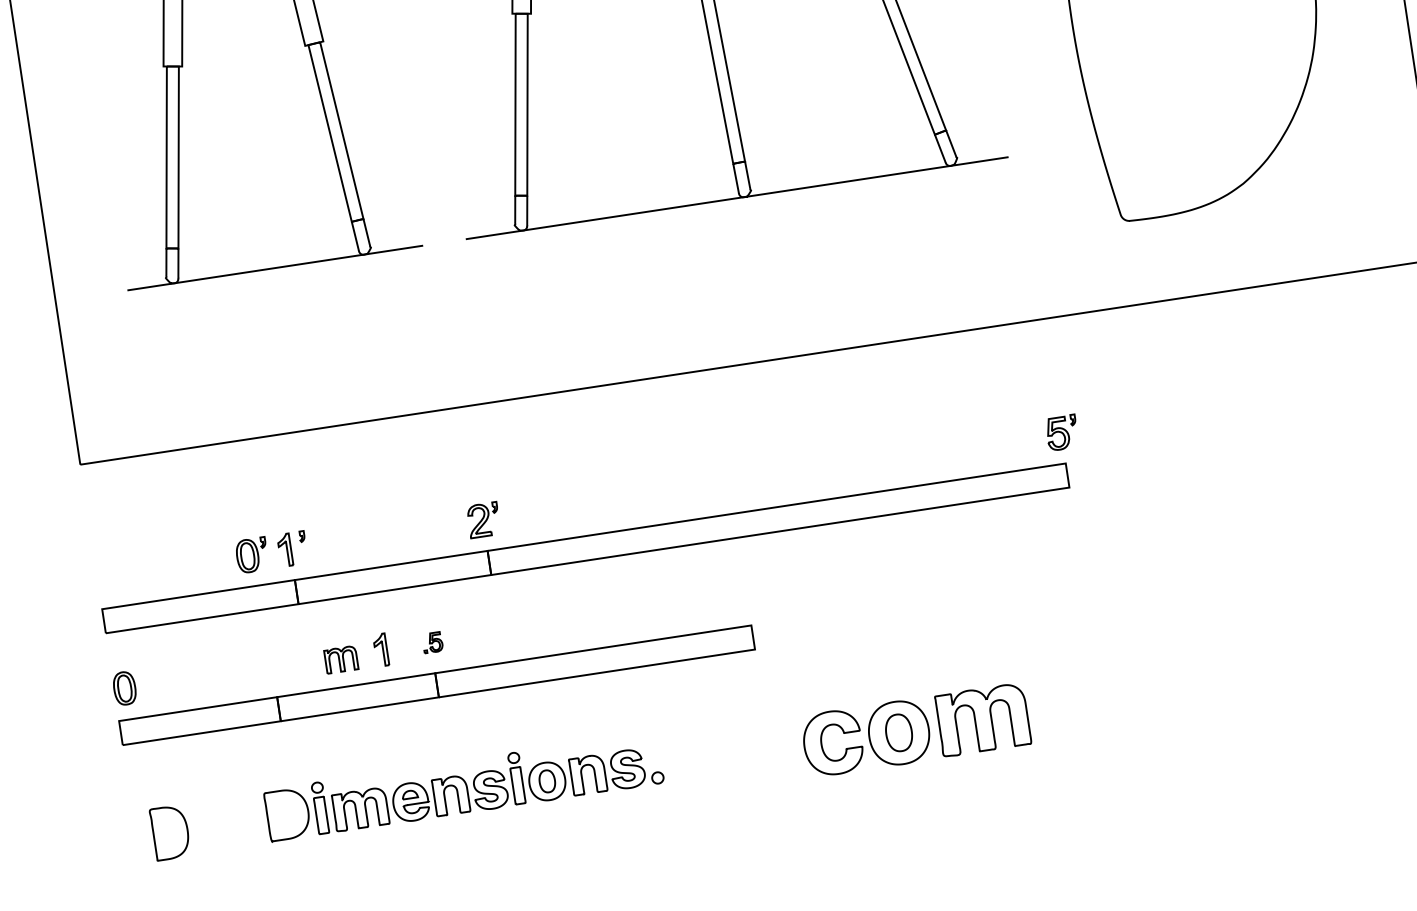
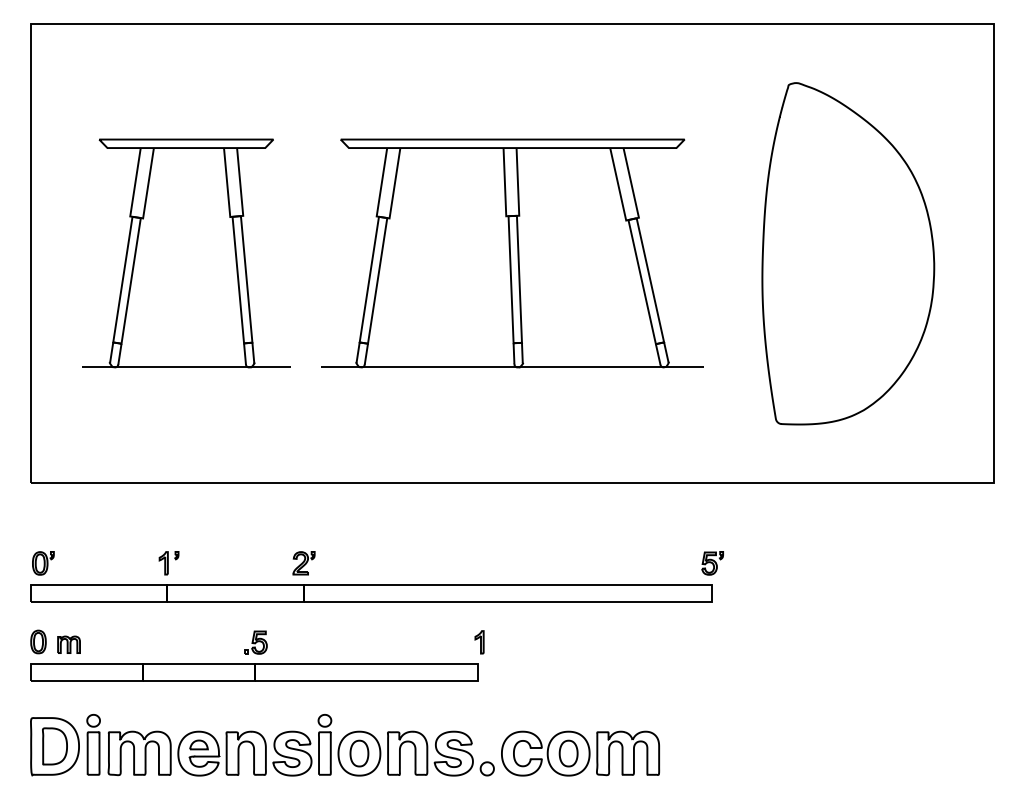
part: (252, 555) -> (43, 563), moved
part: (432, 642) -> (255, 642), size x1.67
part: (381, 650) -> (479, 642), moved
part: (340, 659) -> (68, 644), moved
part: (463, 786) -> (262, 745), size x1.67

